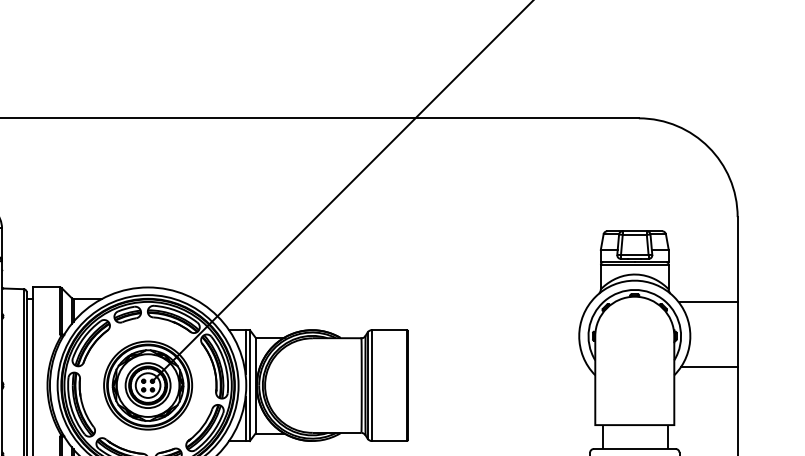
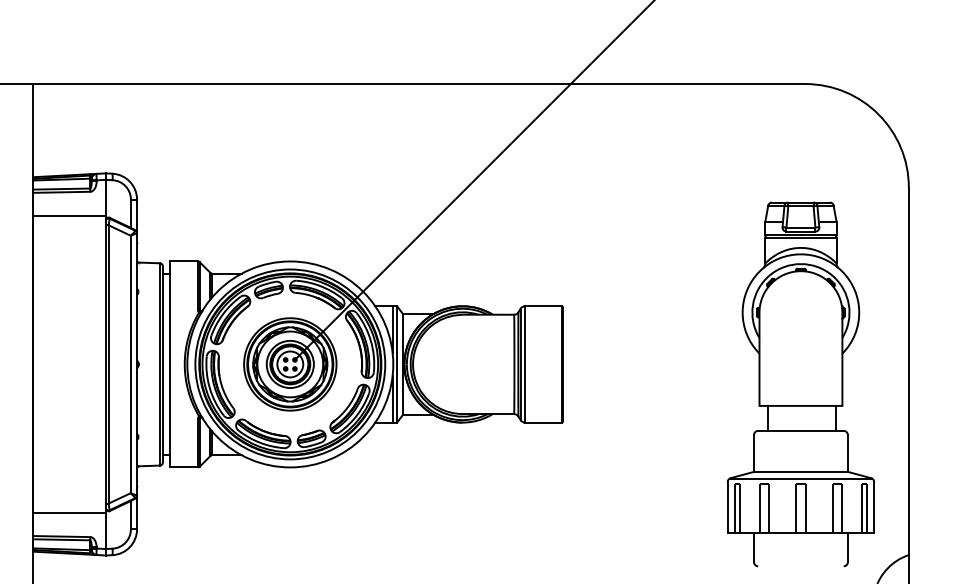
line: (707, 301) -> (877, 276), removed
line: (708, 367) -> (878, 345), removed

